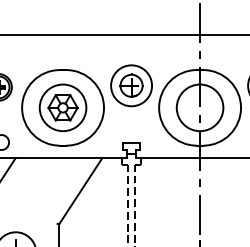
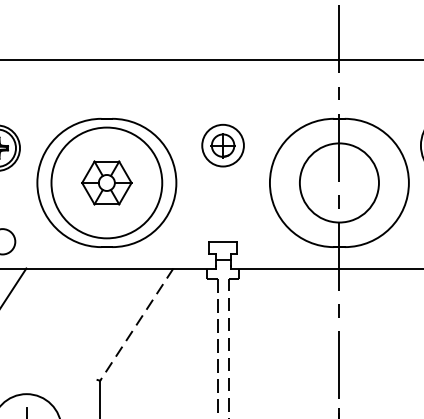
part: (131, 85) -> (223, 145), size x0.6
circle: (62, 107) -> (105, 182), size x1.4
line: (80, 191) -> (136, 324), solid -> dashed

